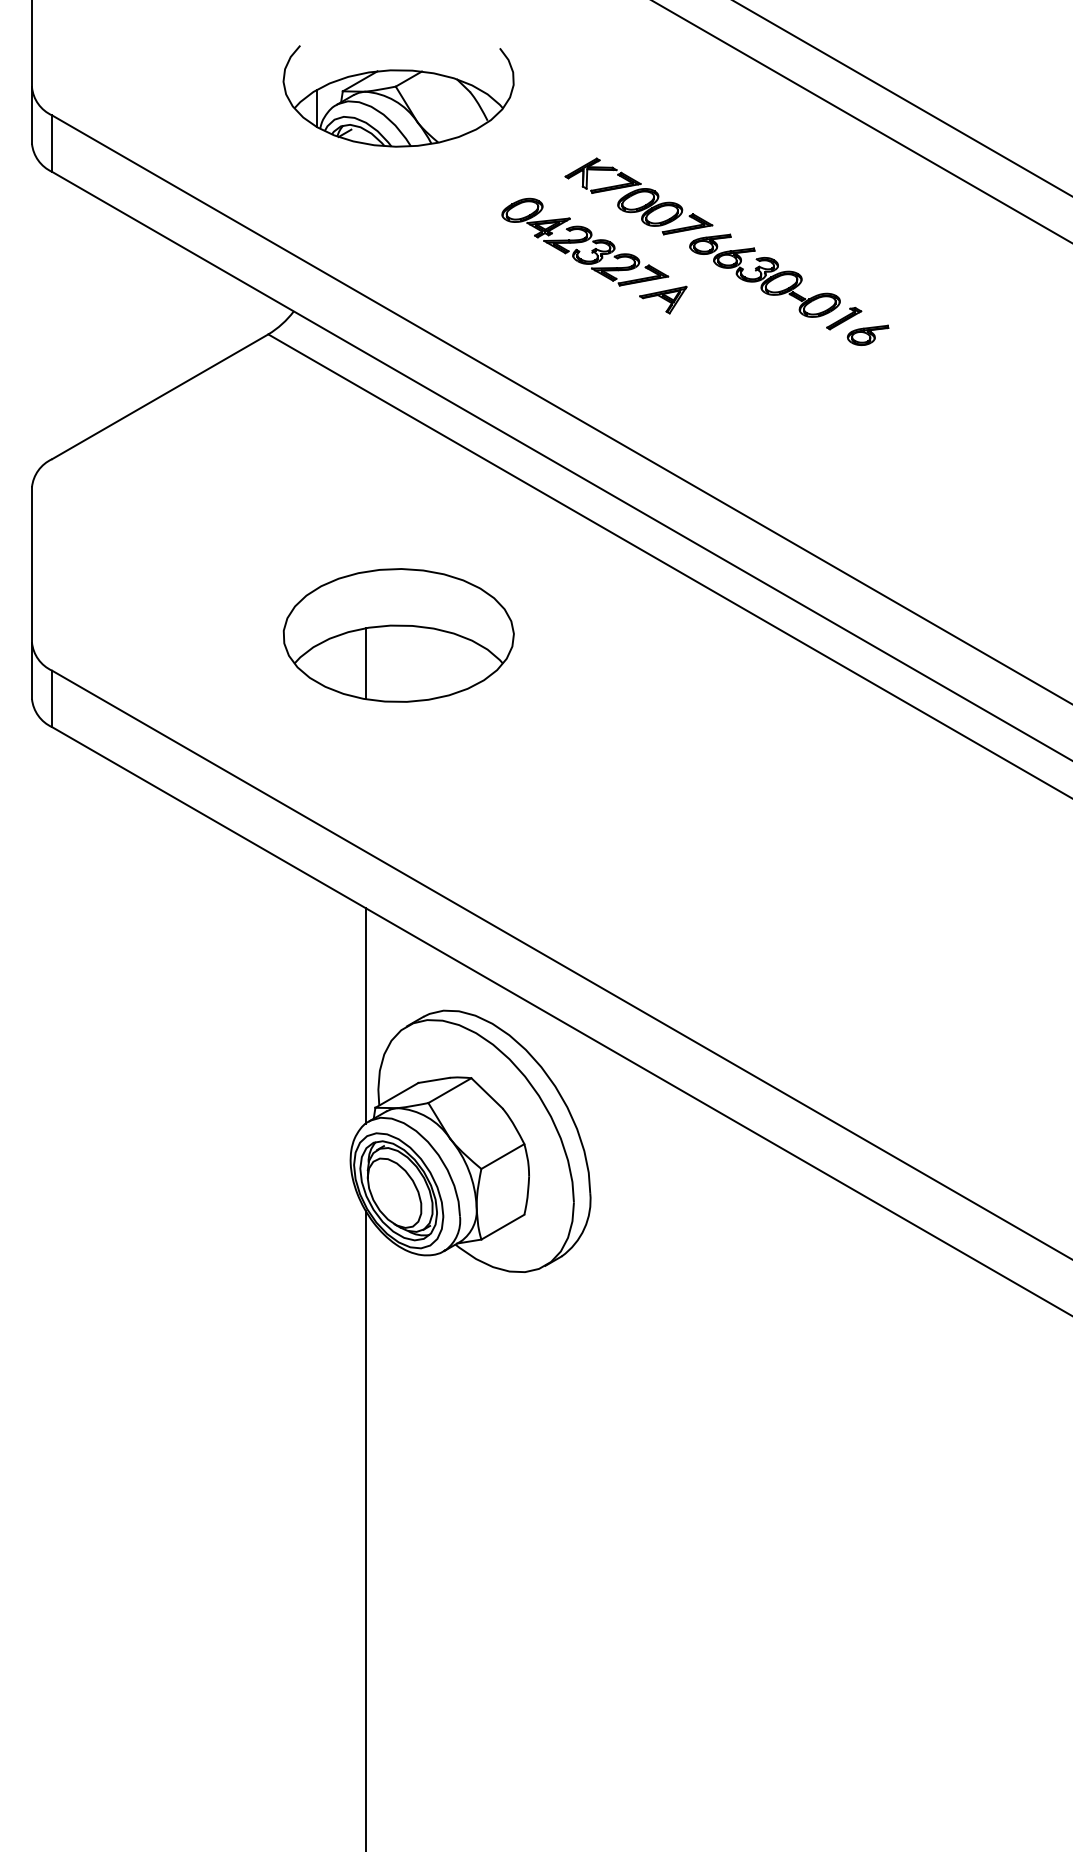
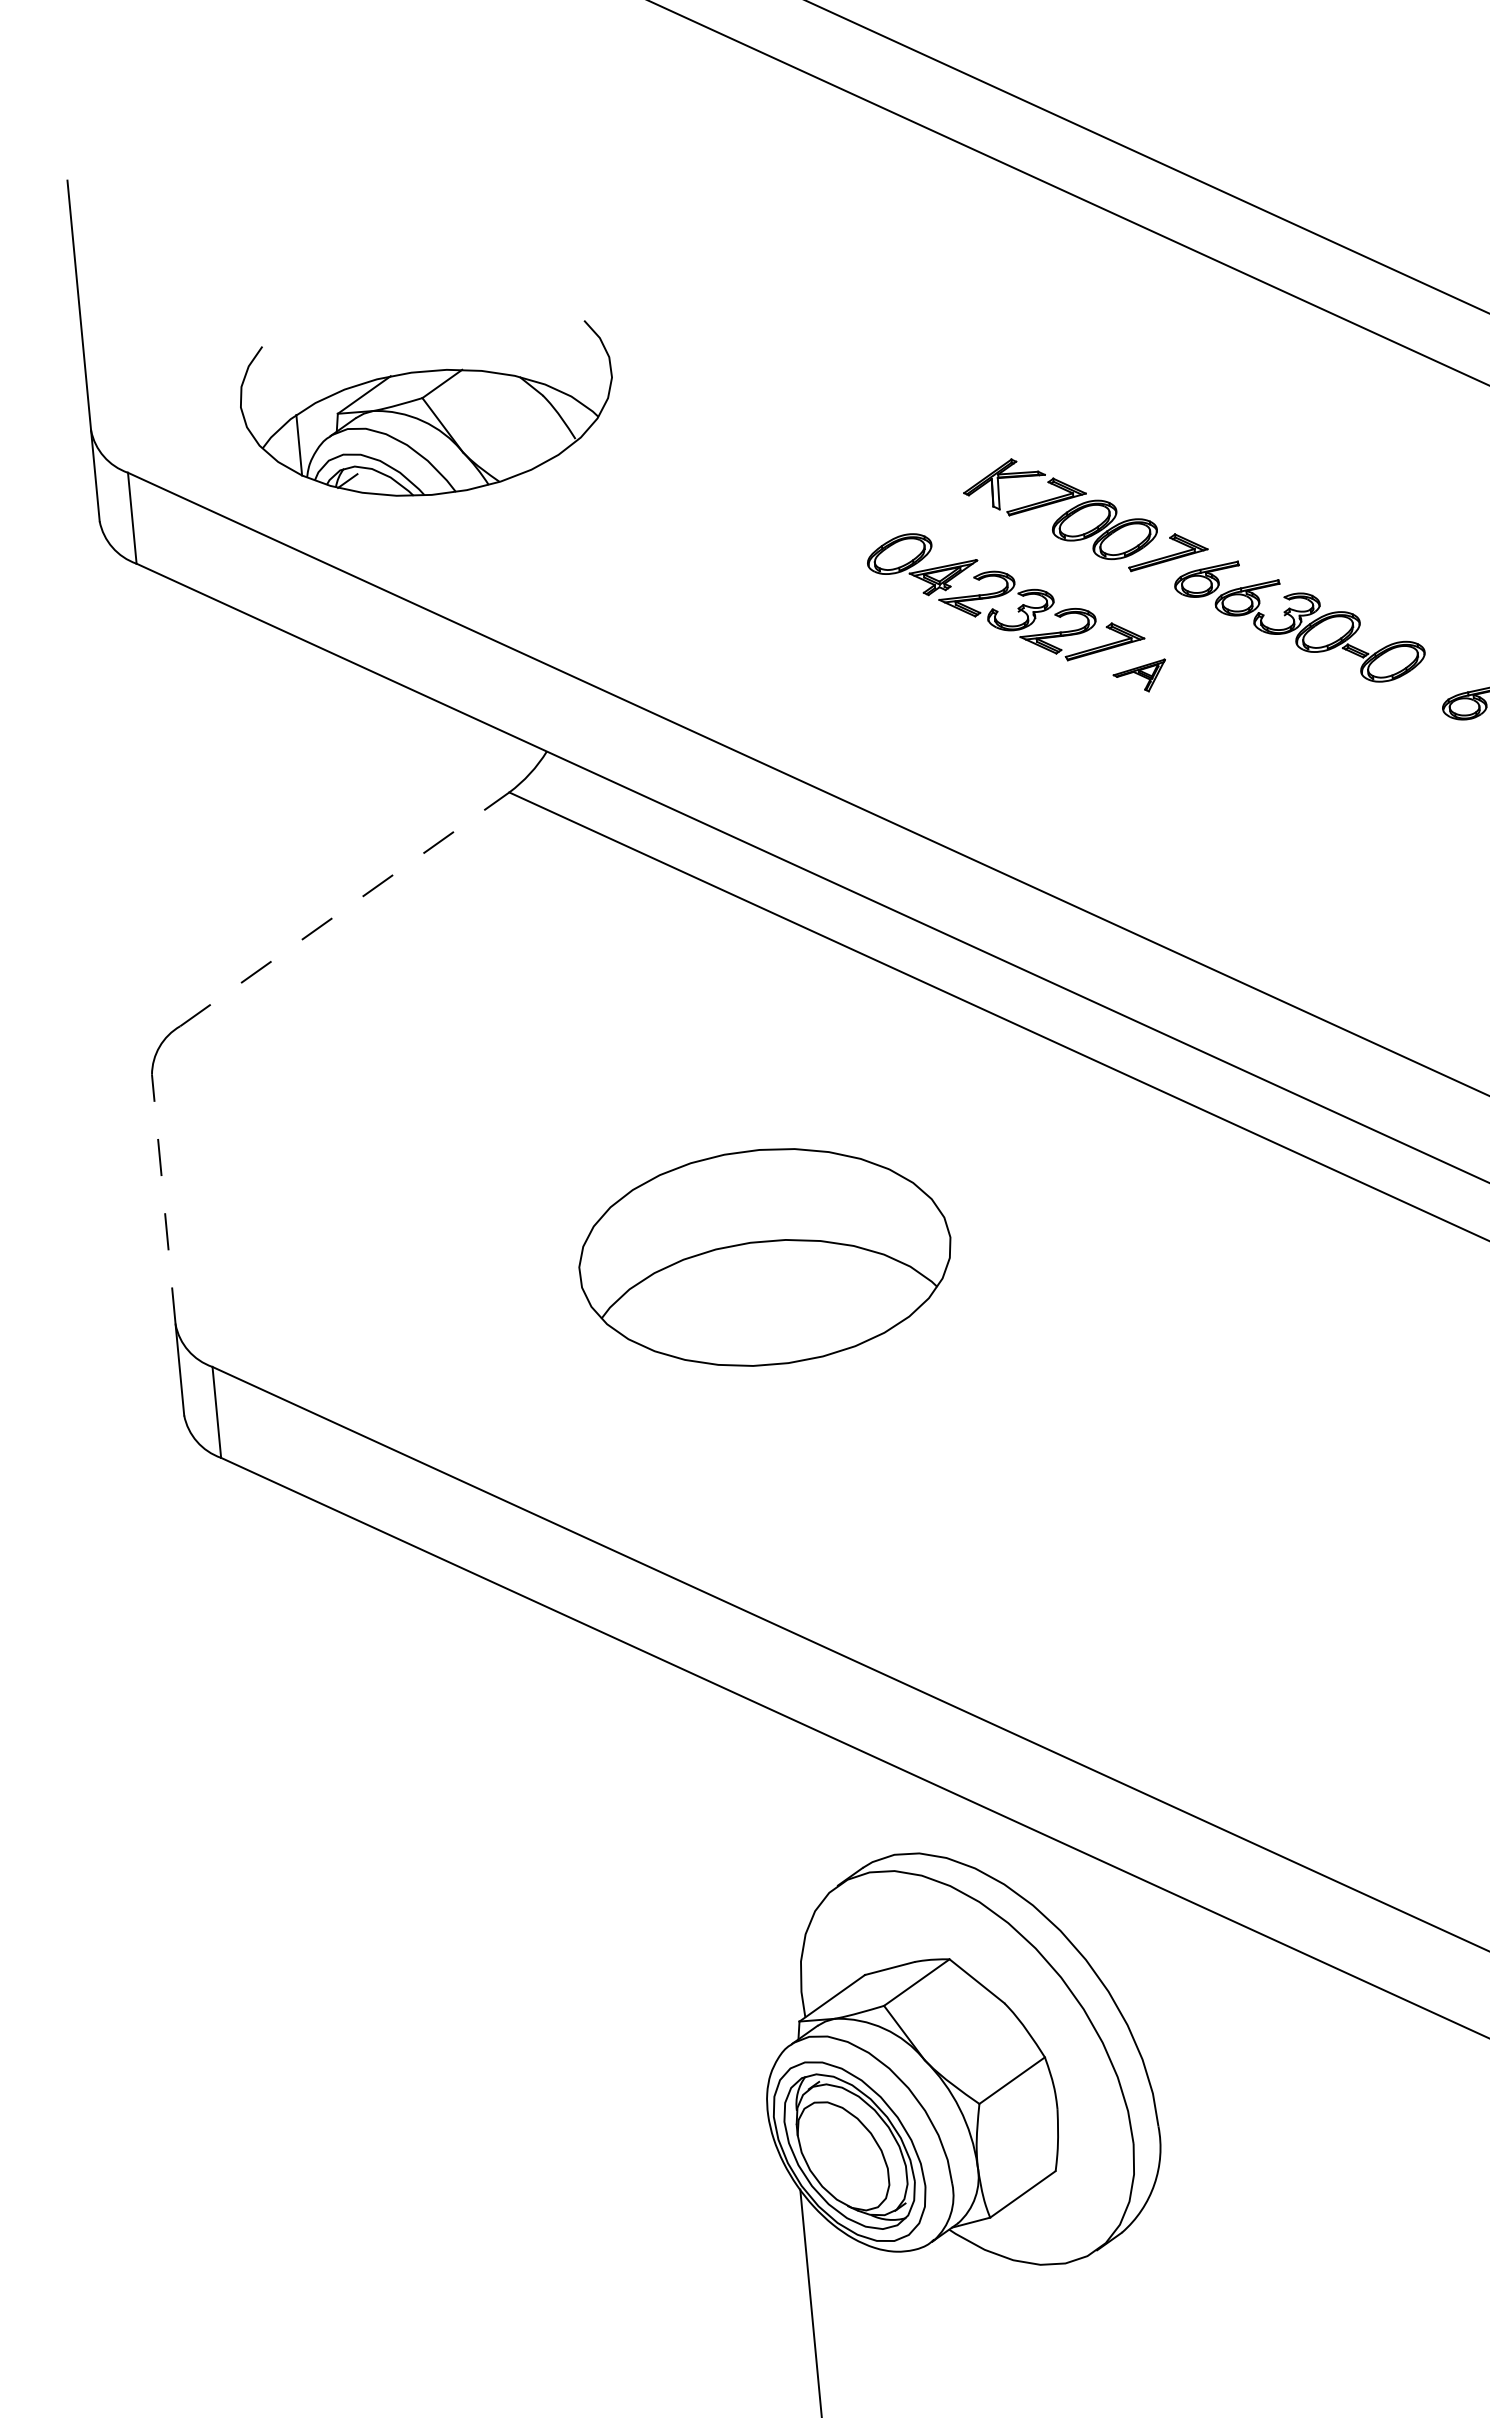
part: (398, 96) -> (428, 413), moved
part: (663, 299) -> (1140, 676), size x0.7
part: (844, 318) -> (1434, 679), removed
line: (160, 396) -> (345, 908), solid -> dashed
line: (31, 564) -> (162, 1199), solid -> dashed
line: (366, 663) -> (717, 1307), removed
line: (366, 1015) -> (771, 1874), removed

